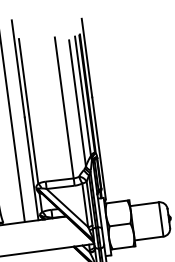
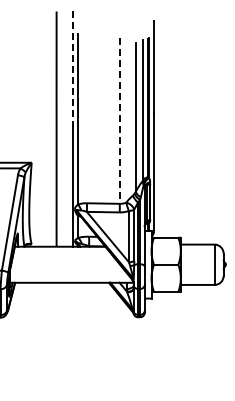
line: (18, 69) -> (72, 69), solid -> dashed
line: (63, 107) -> (119, 120), solid -> dashed

